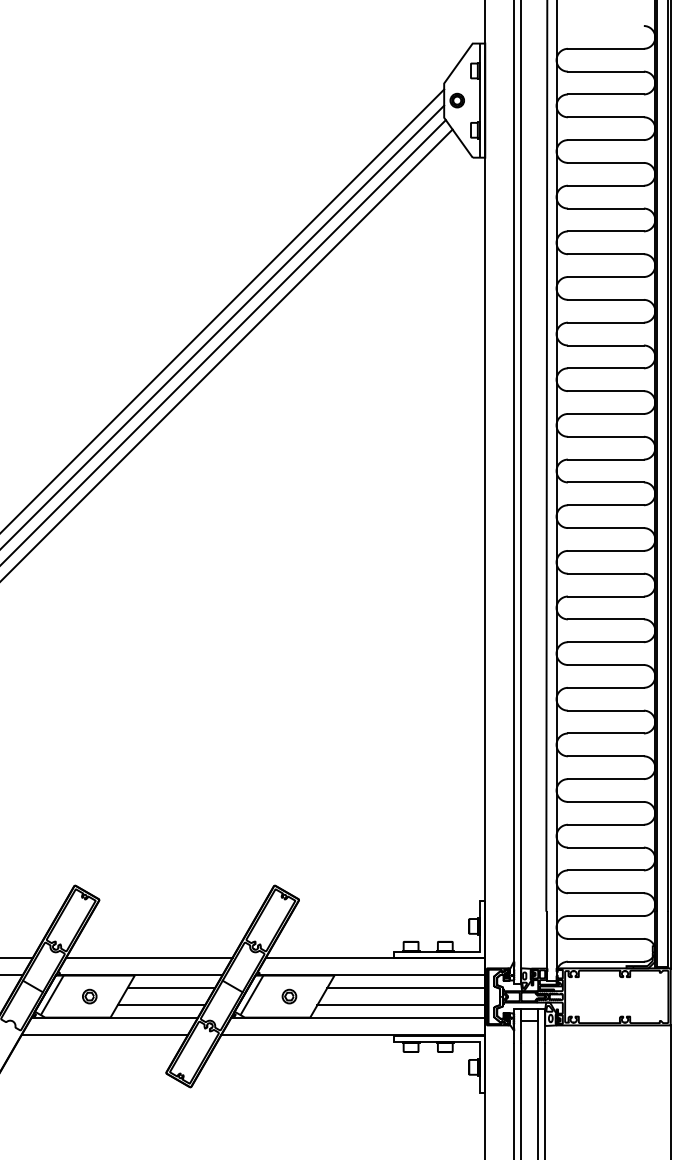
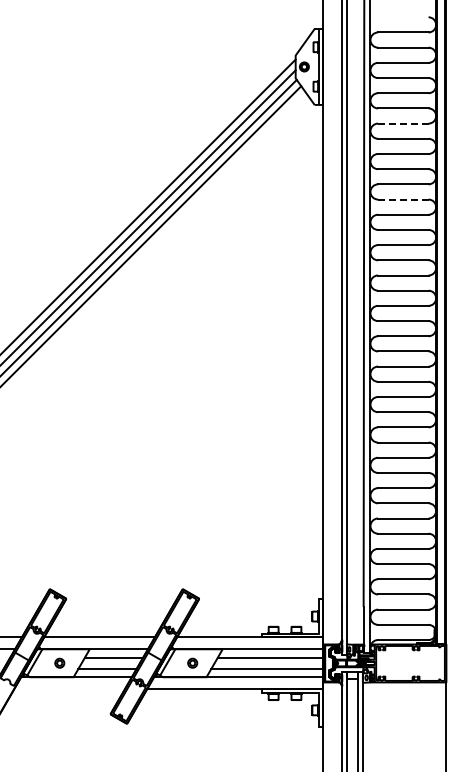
line: (606, 185) -> (403, 123), solid -> dashed
line: (606, 299) -> (403, 199), solid -> dashed
line: (104, 1036) -> (69, 689), removed

